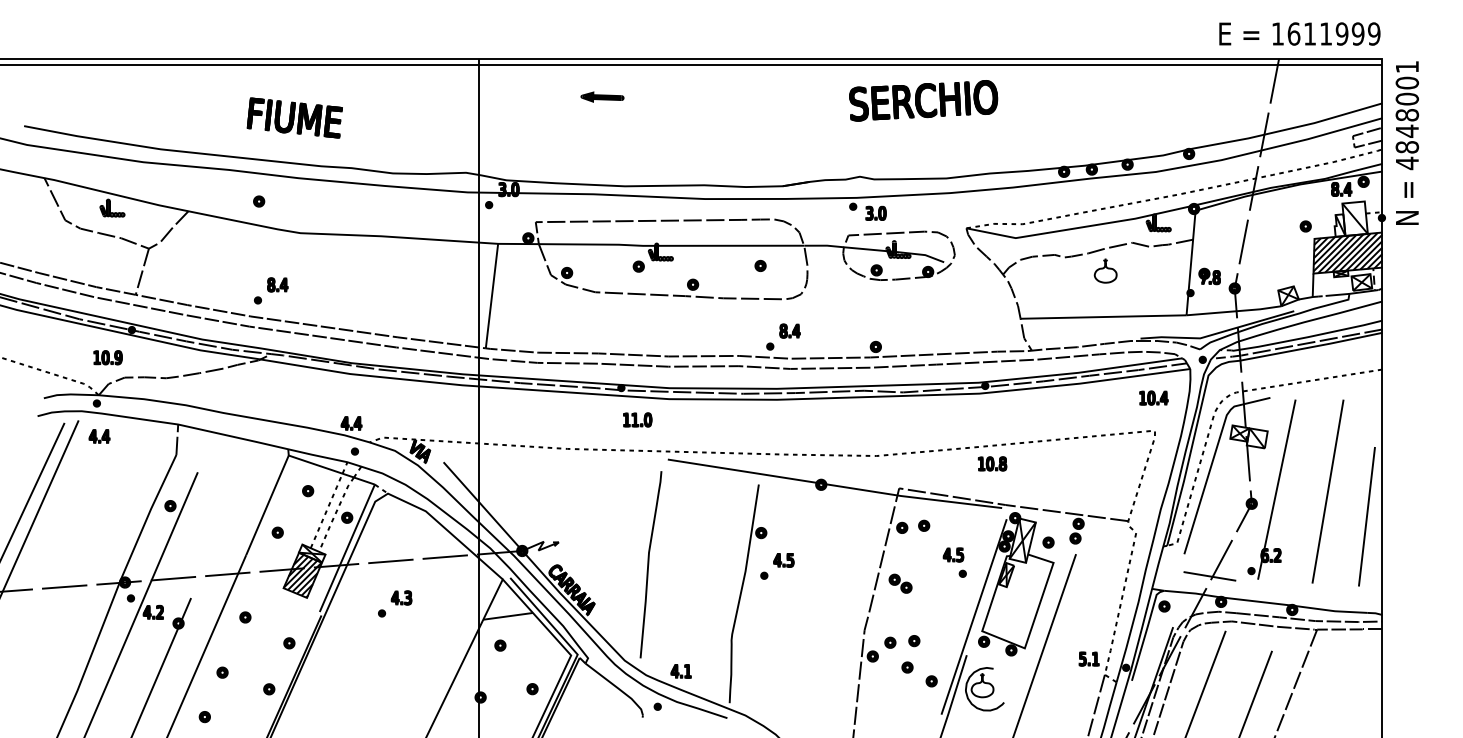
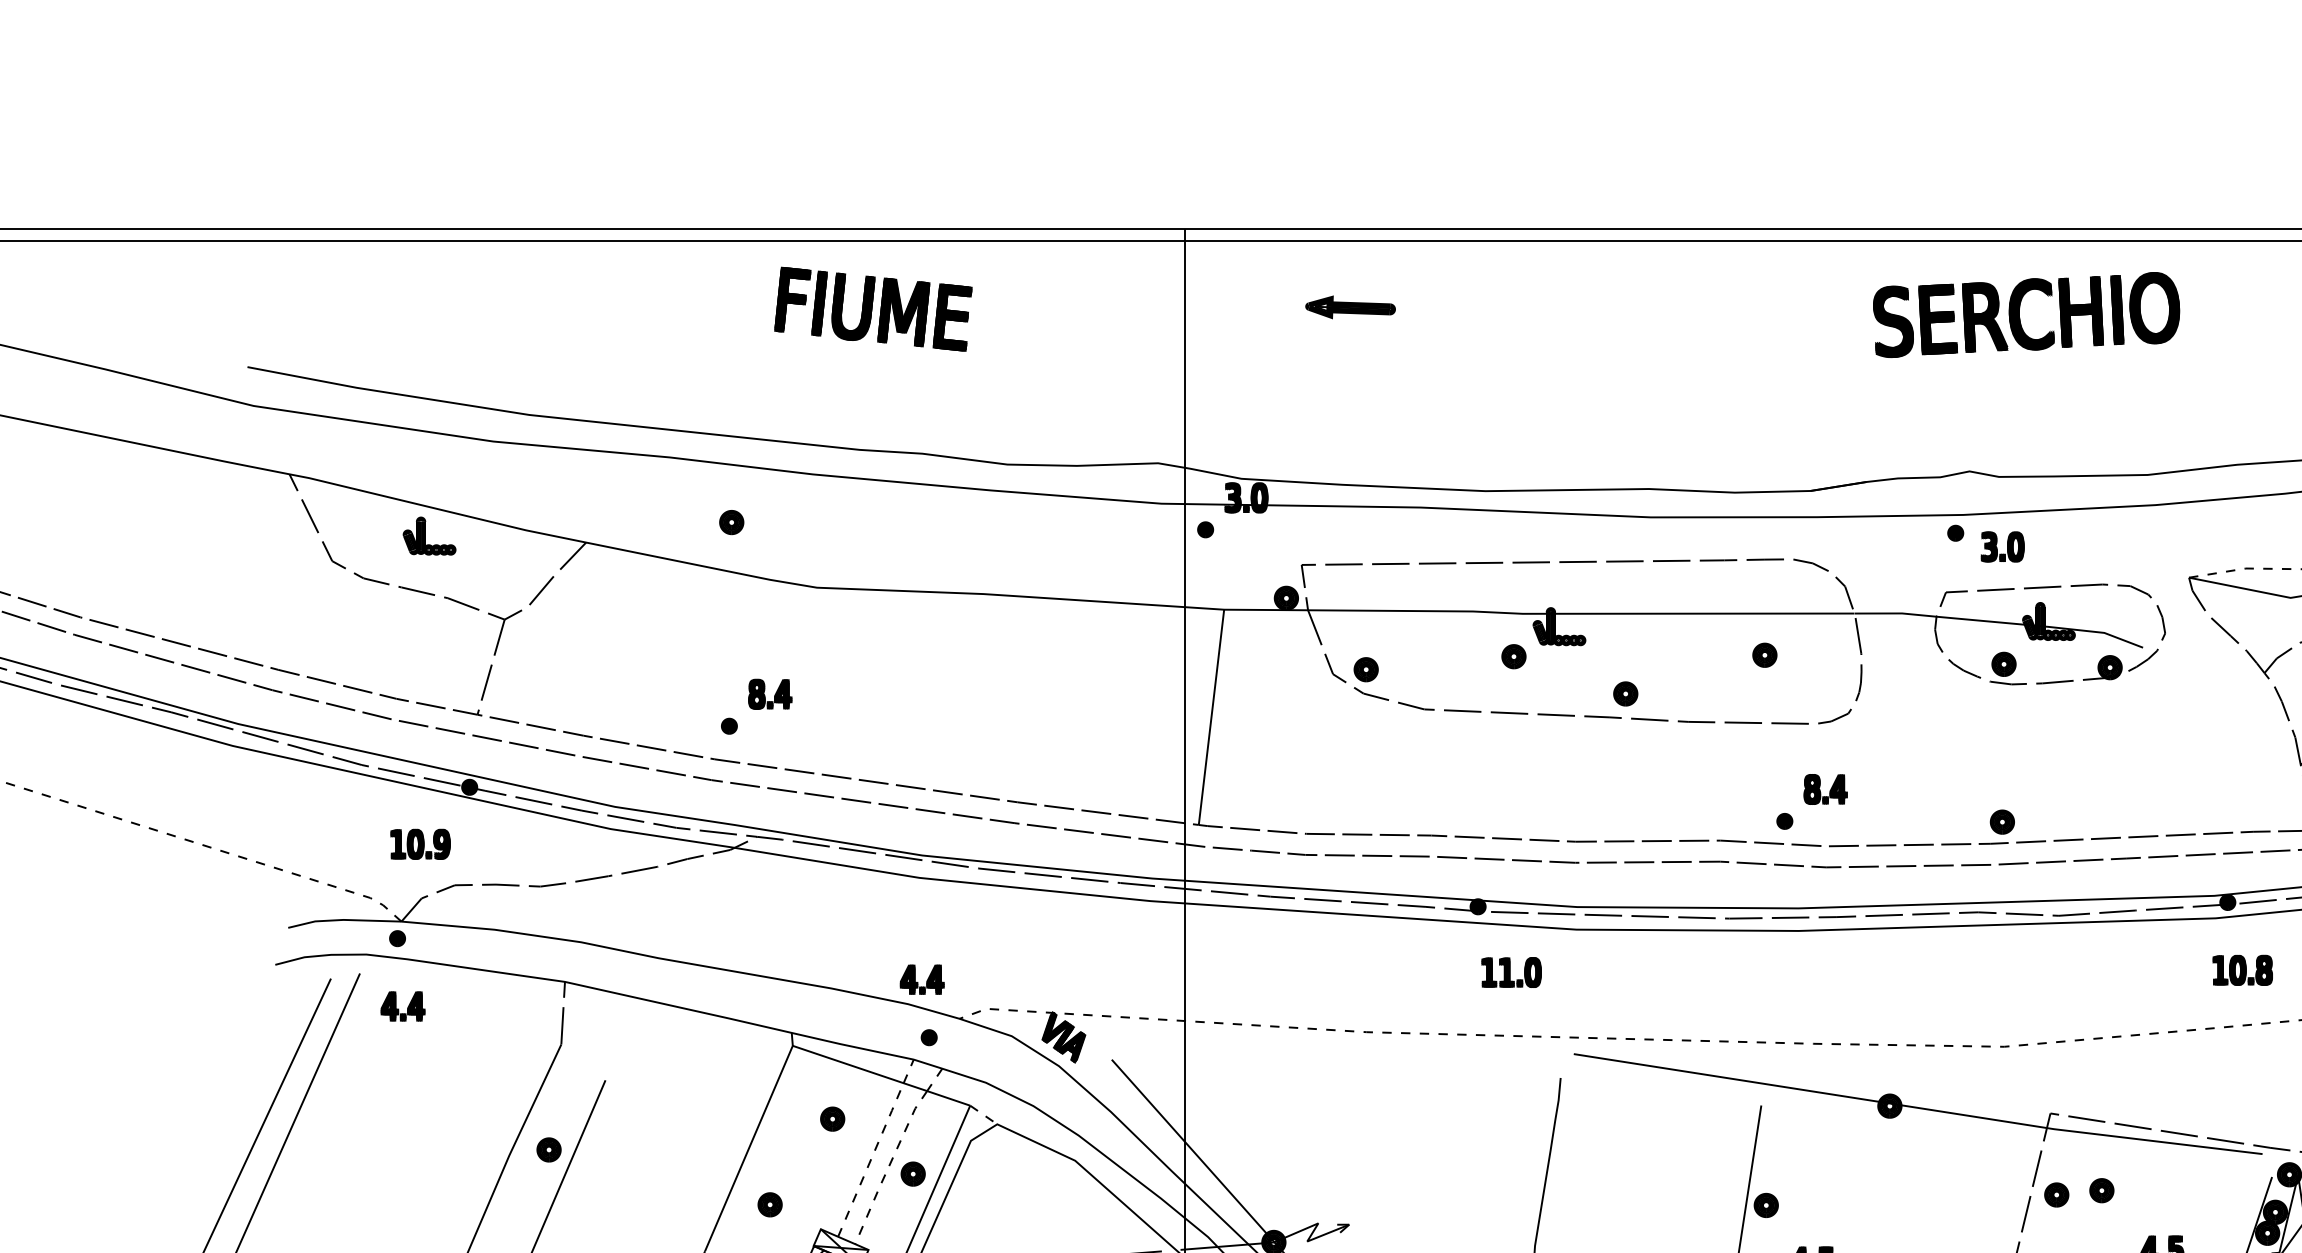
part: (602, 96) -> (1350, 306), moved
text: (923, 100) -> (2026, 314), moved
text: (294, 117) -> (872, 308), moved
text: (992, 463) -> (2242, 969), moved

